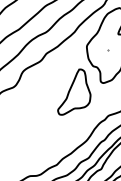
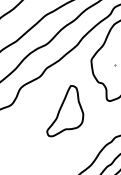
part: (74, 91) -> (65, 110), moved

